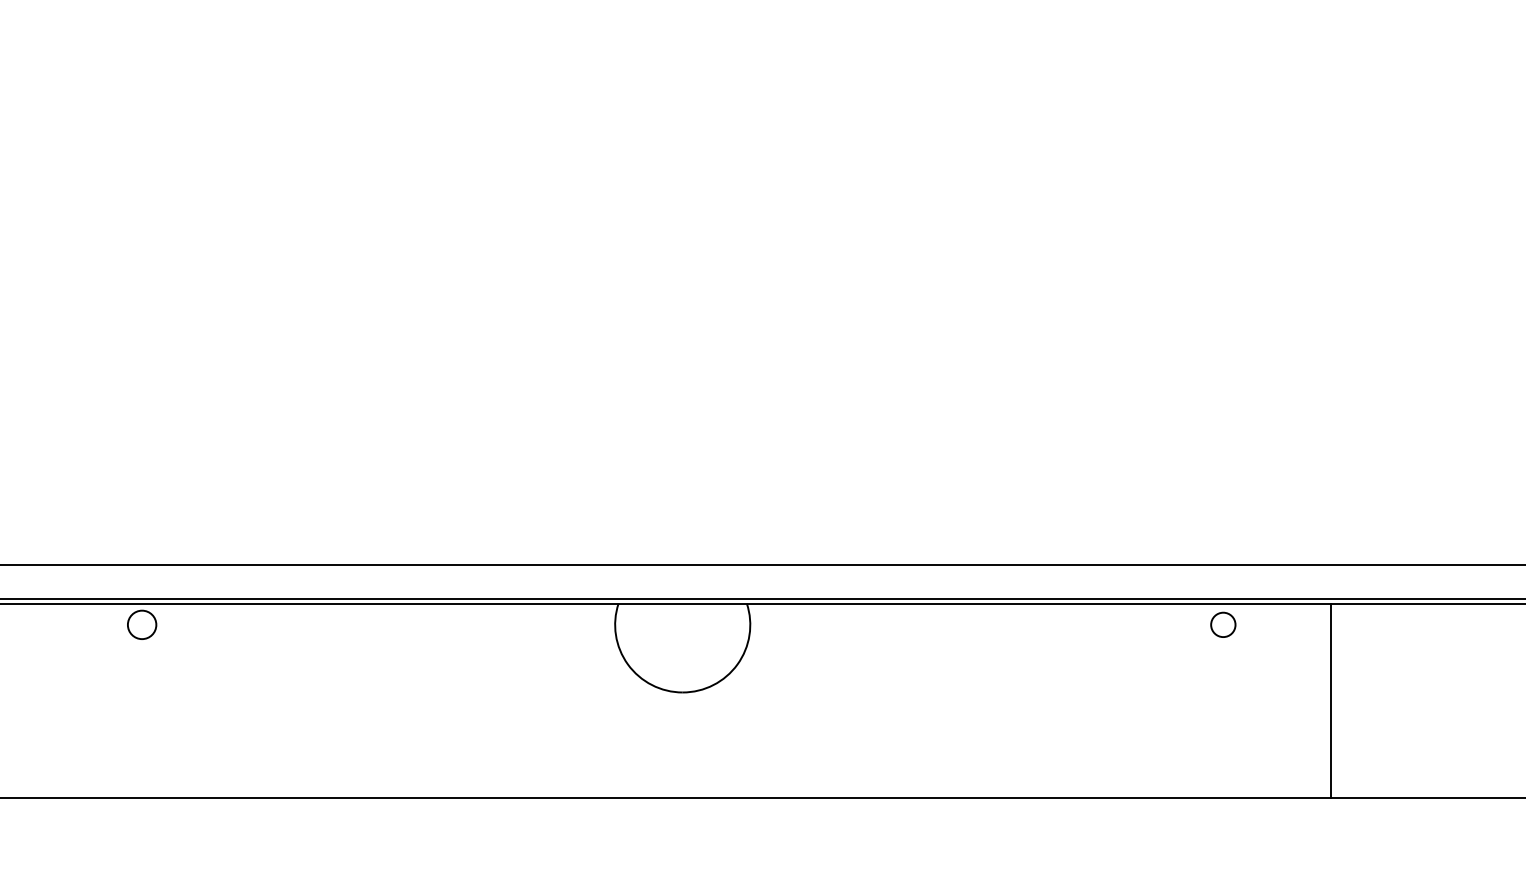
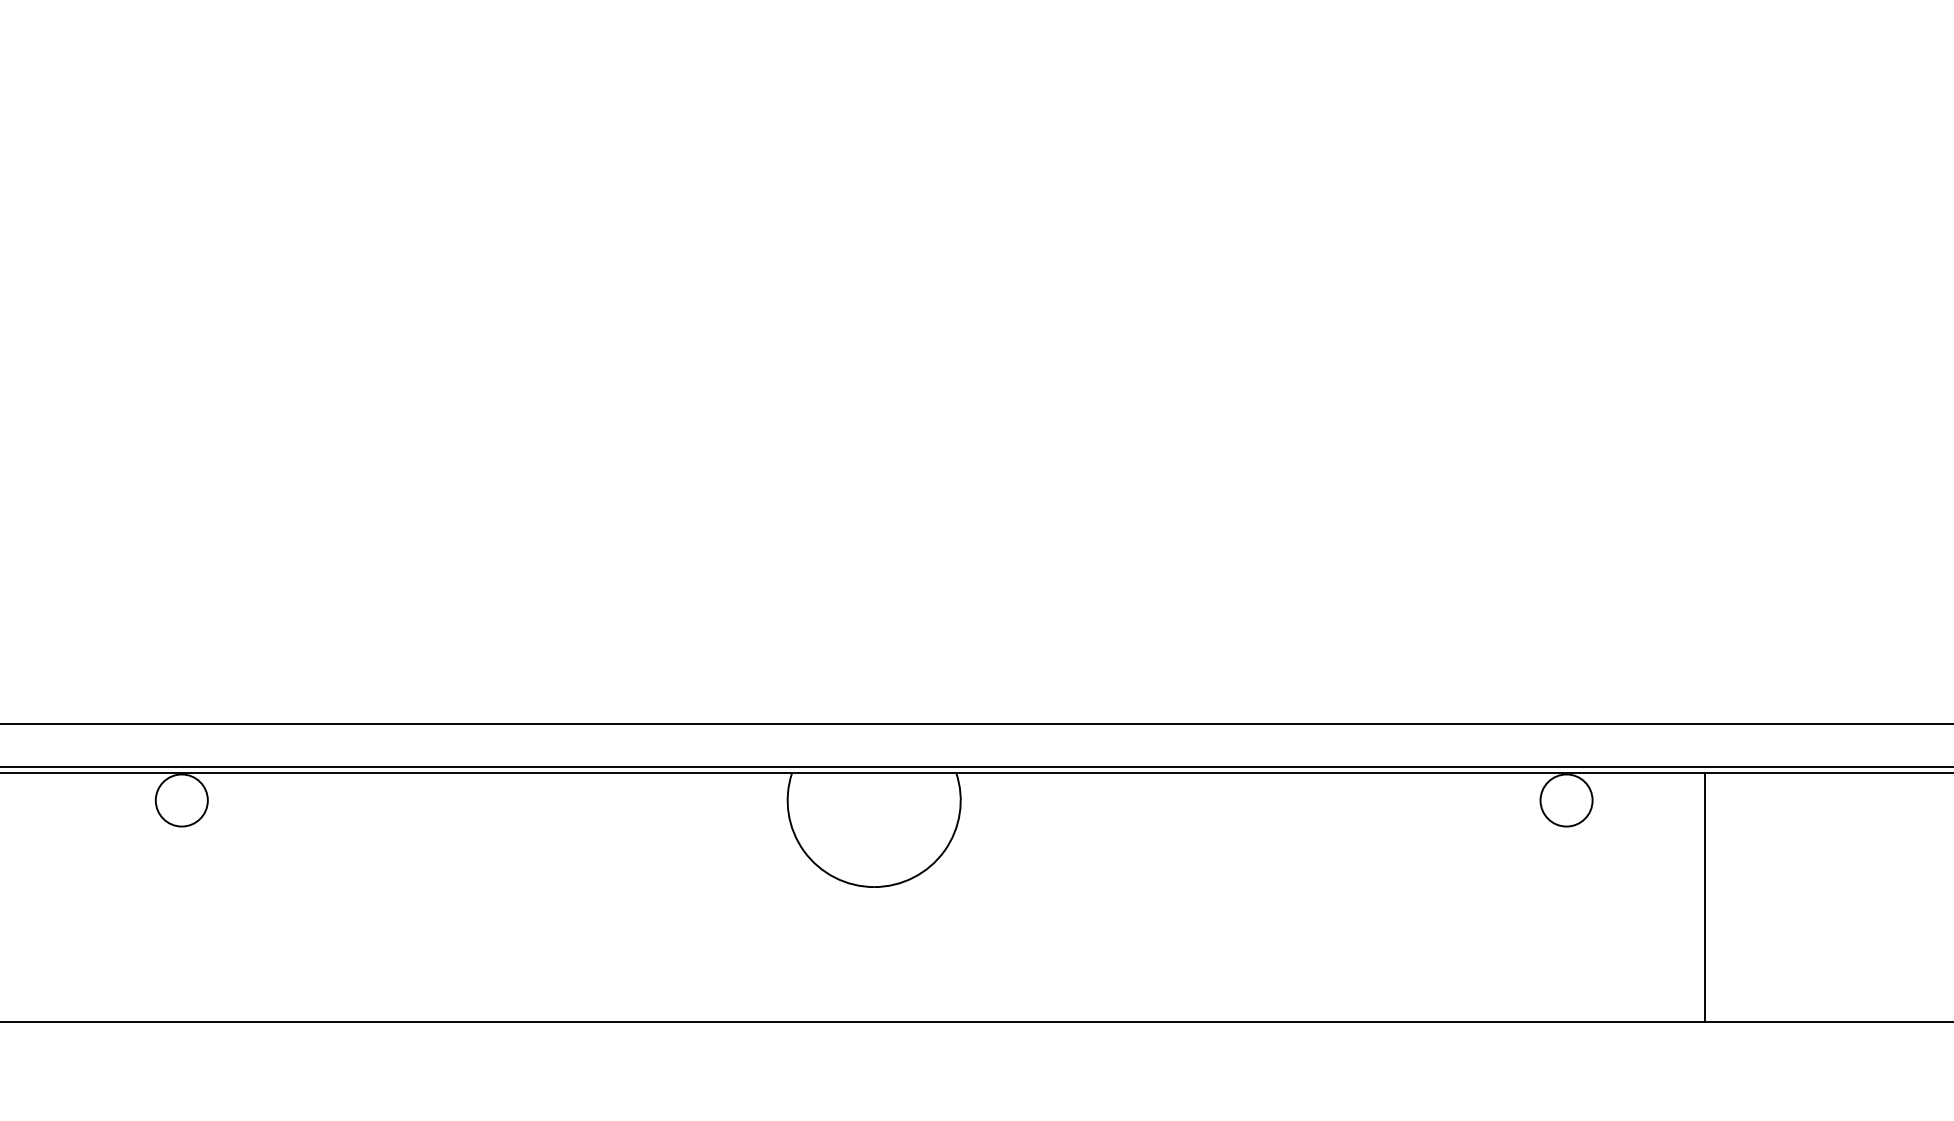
circle: (141, 624) -> (181, 800), size x1.43
circle: (1223, 624) -> (1566, 800), size x1.67

